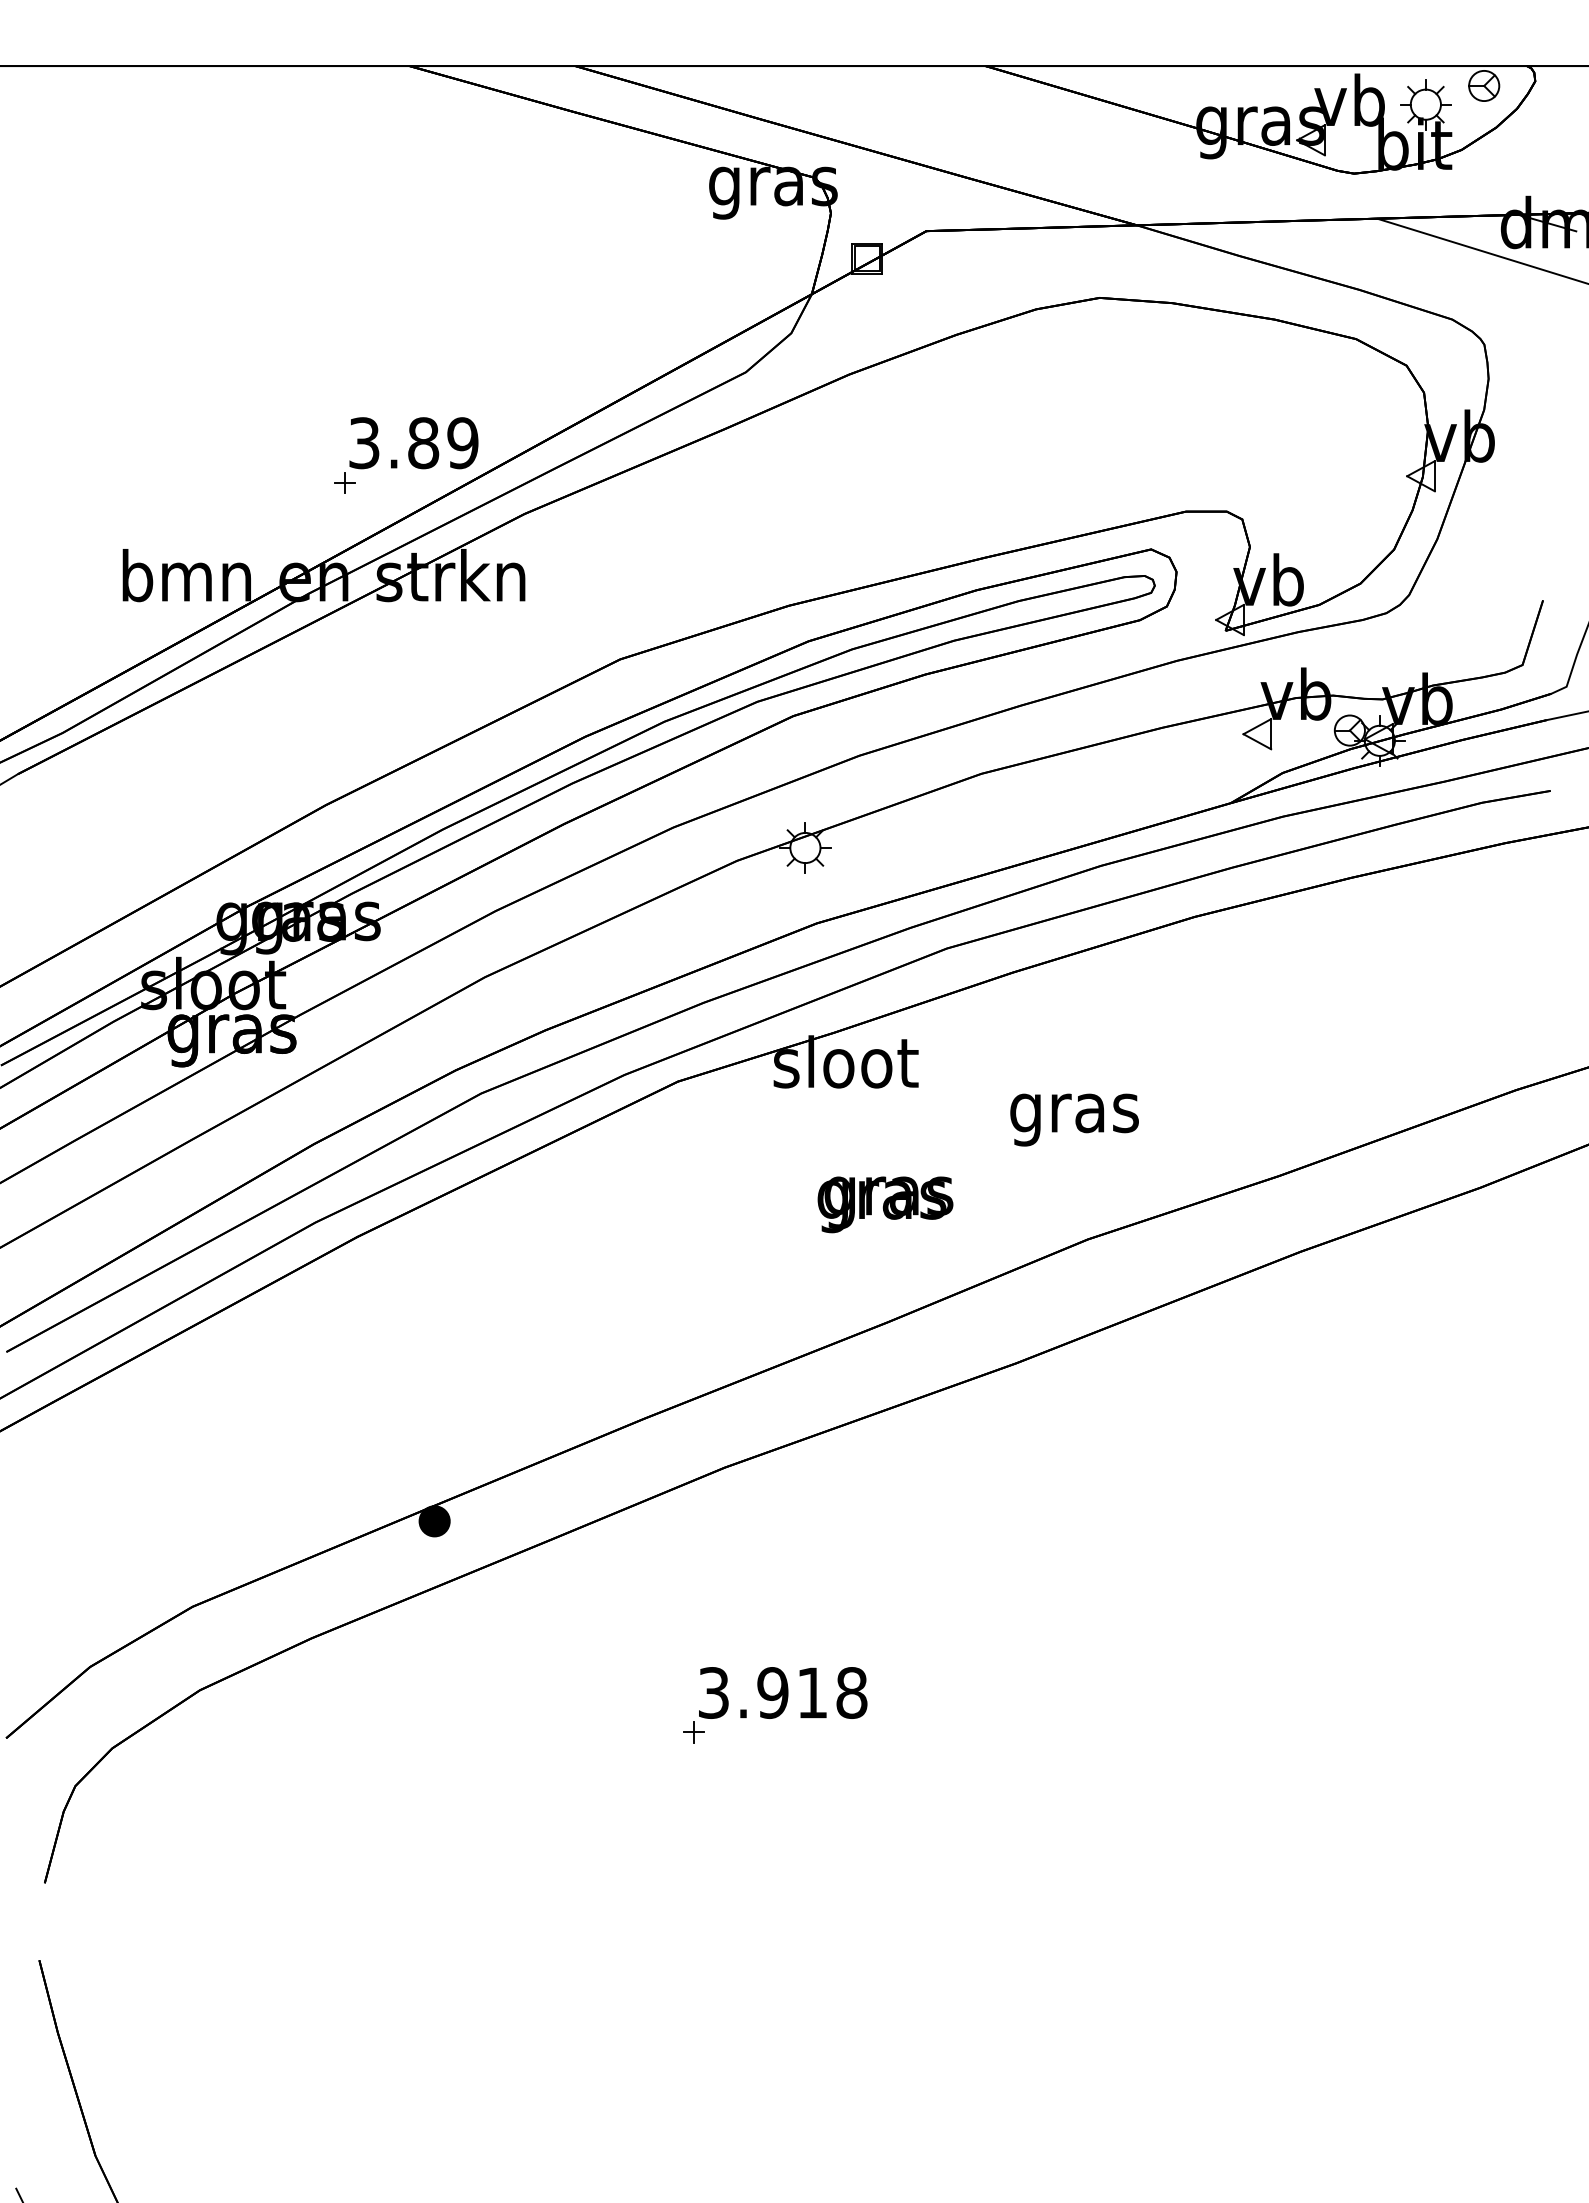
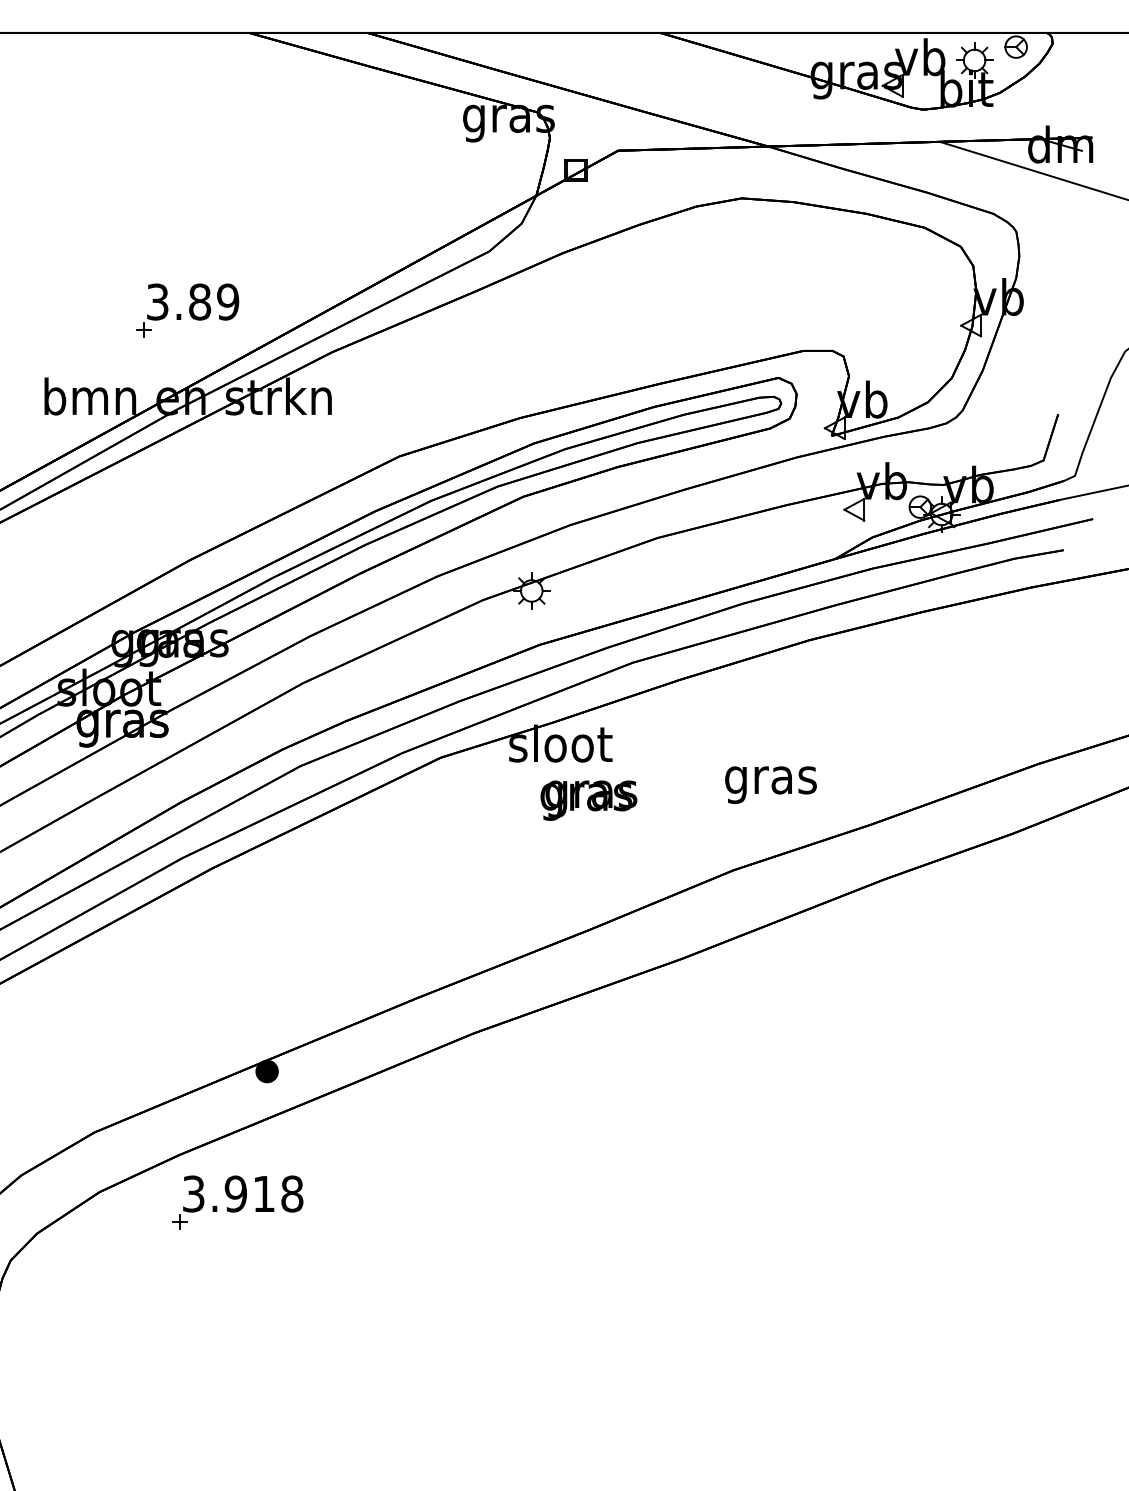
part: (406, 455) -> (187, 310), moved
text: (1074, 1119) -> (770, 784), moved
text: (885, 1204) -> (588, 800), moved
part: (775, 1705) -> (237, 1202), moved

